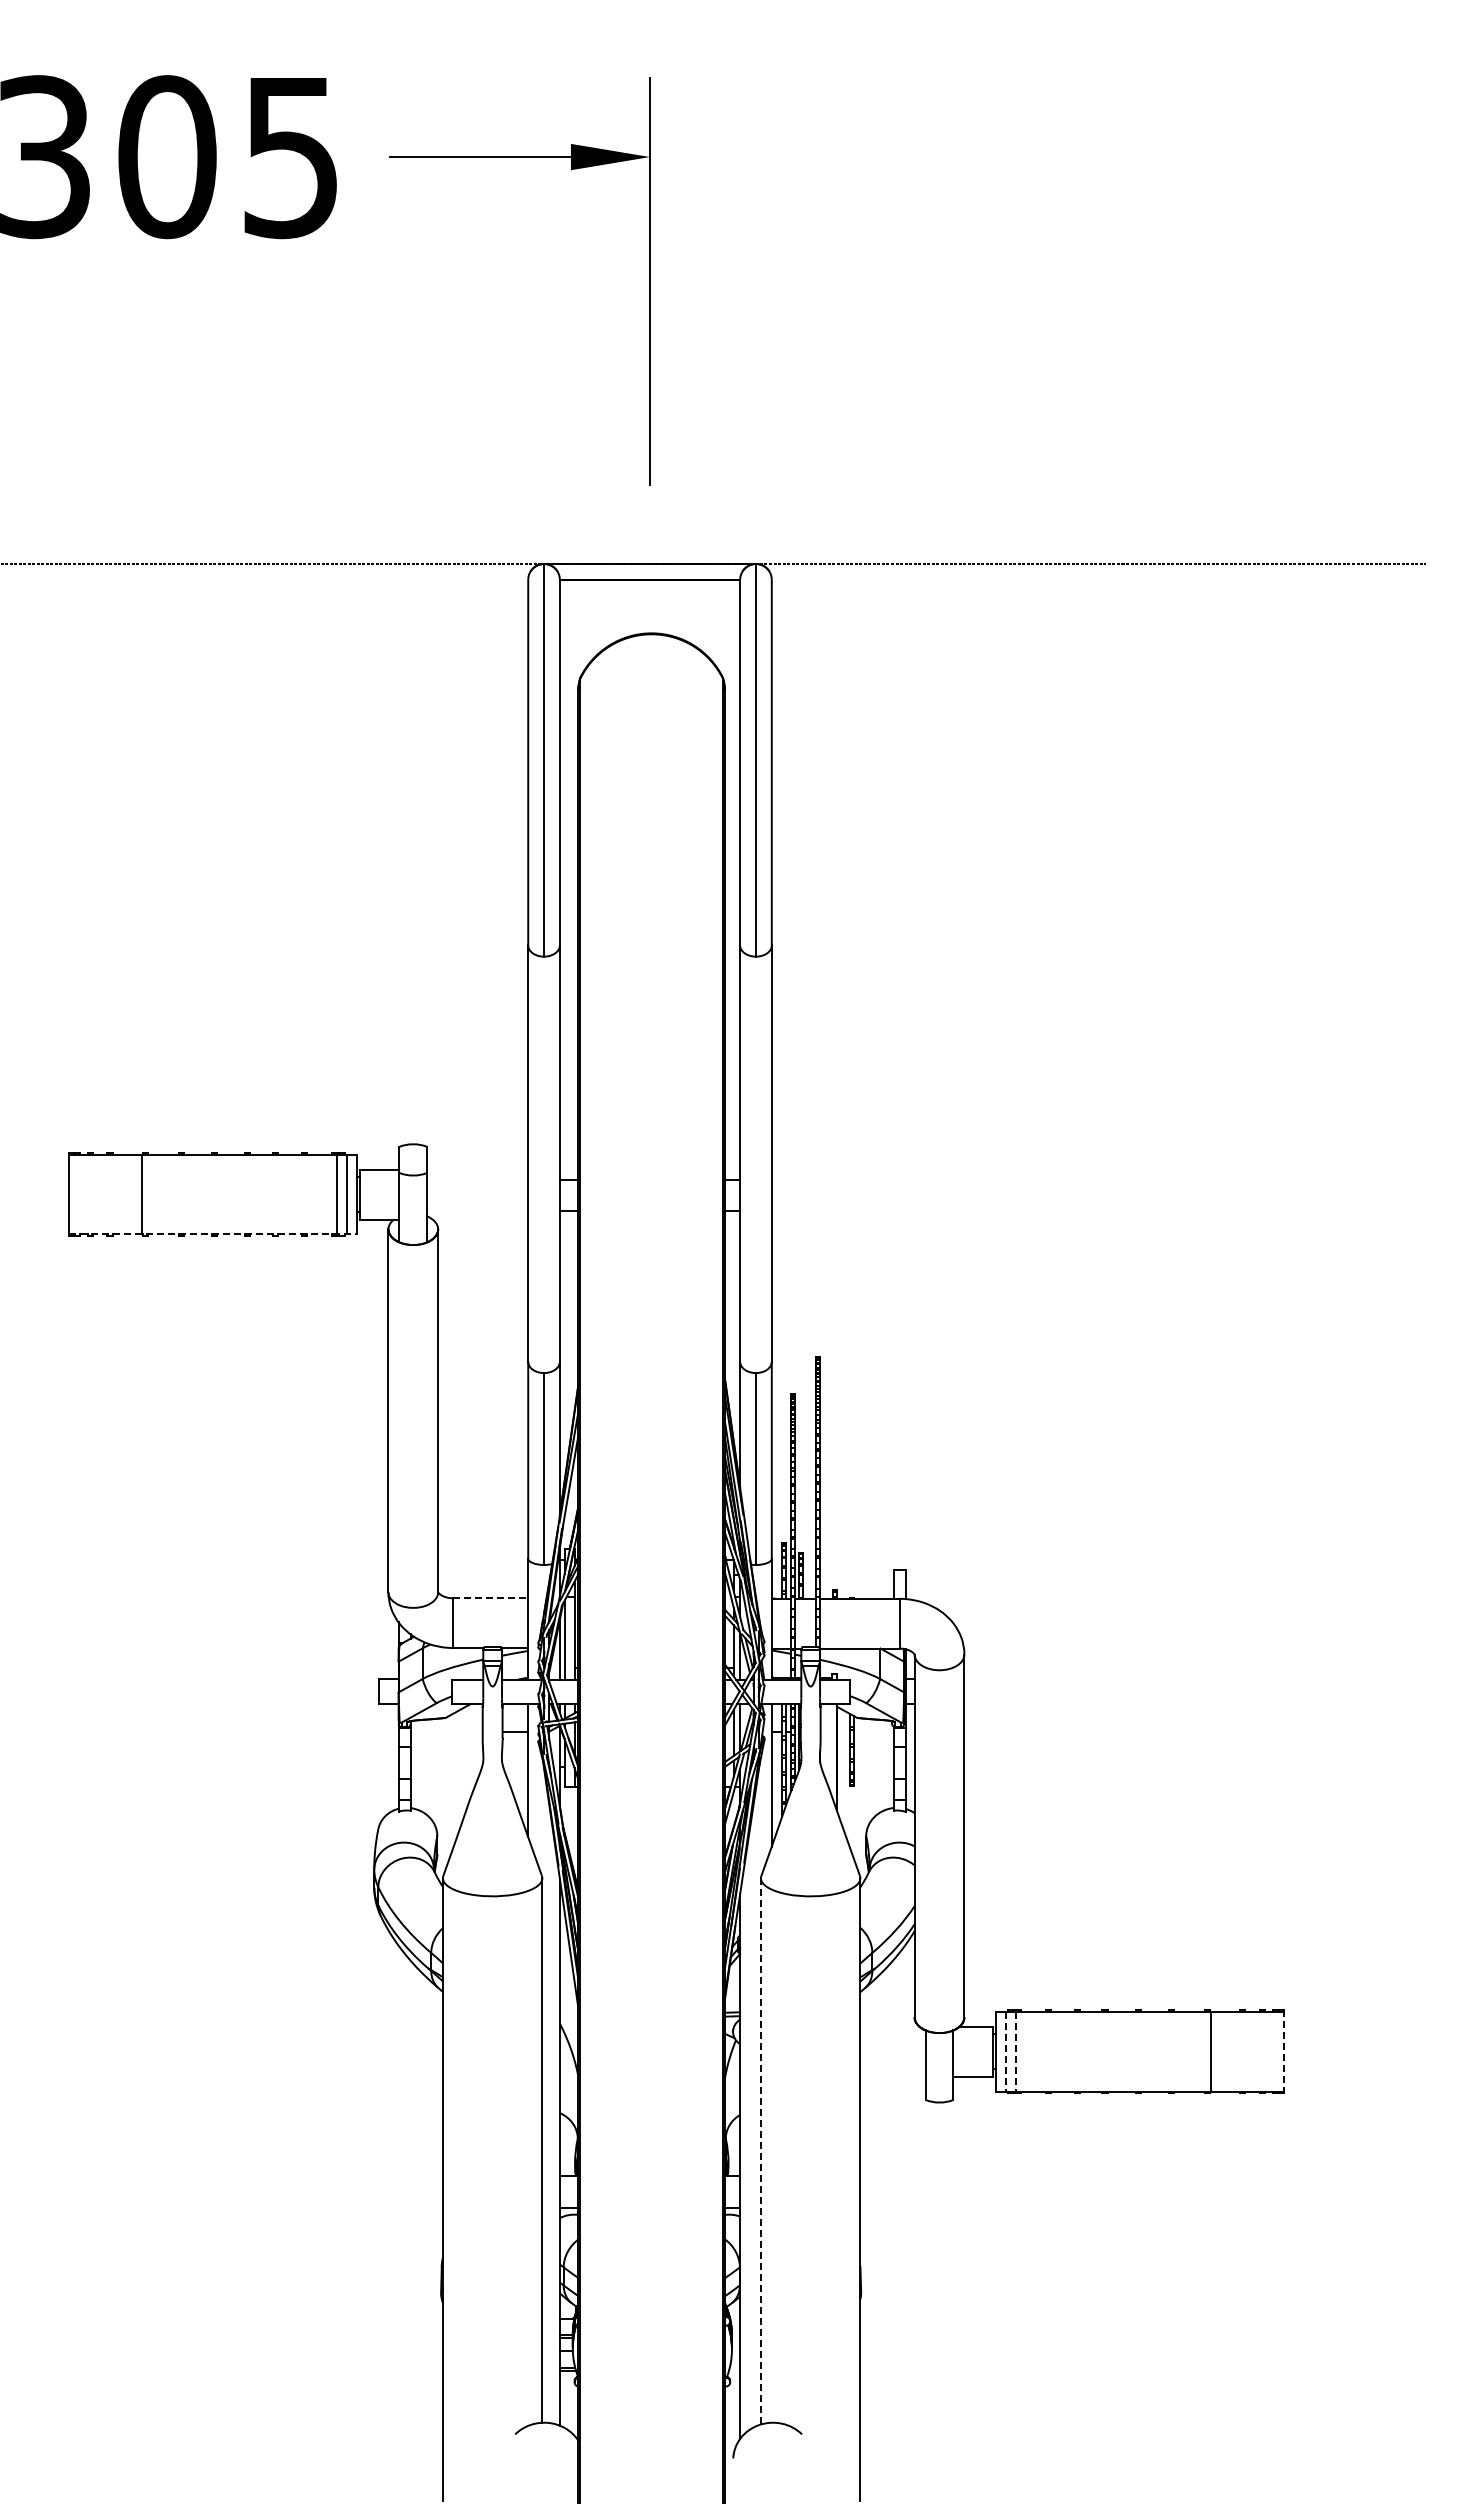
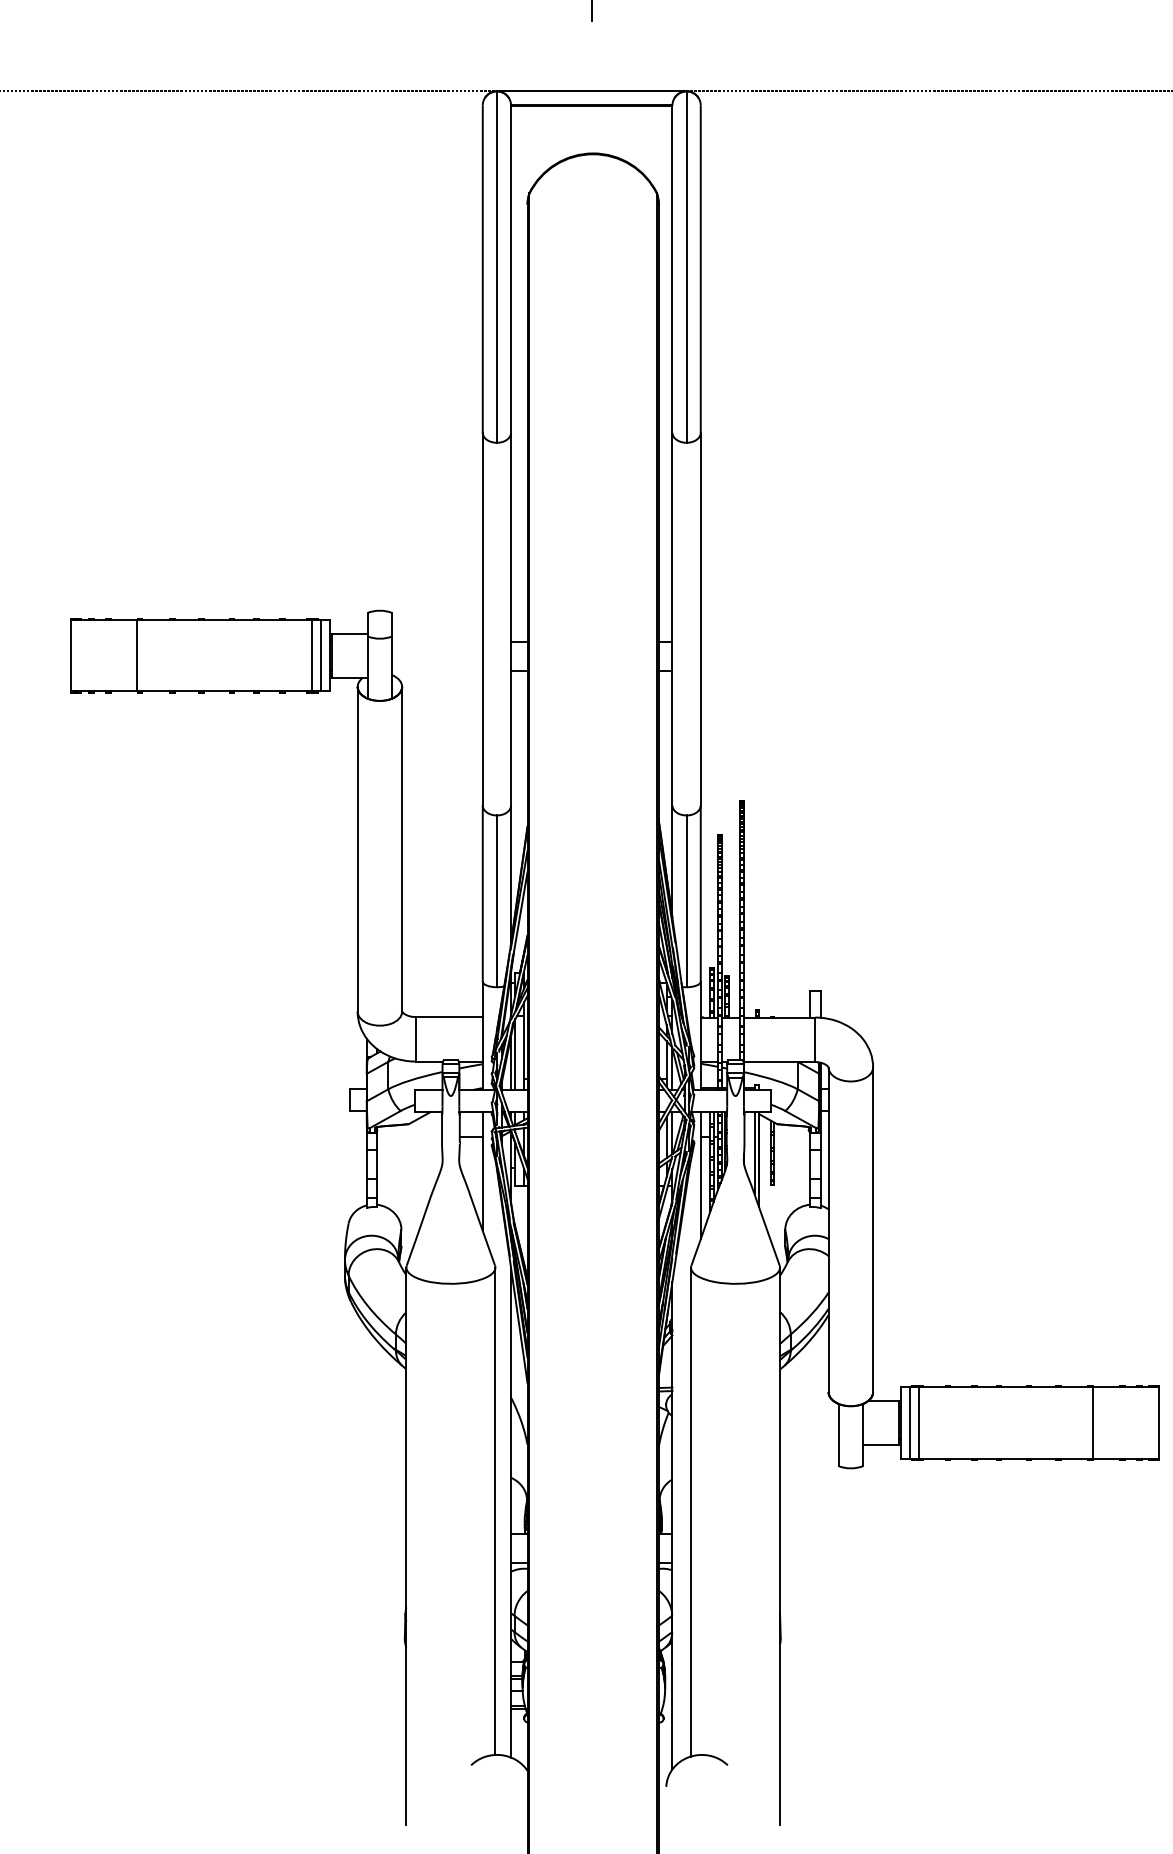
line: (213, 1234) -> (201, 691), dashed -> solid
line: (490, 1598) -> (449, 1017), dashed -> solid
line: (831, 1750) -> (754, 1153), added
line: (1005, 2051) -> (909, 1422), dashed -> solid
line: (1015, 2051) -> (918, 1422), dashed -> solid
line: (1284, 2051) -> (1159, 1422), dashed -> solid
line: (760, 2150) -> (690, 1511), dashed -> solid

